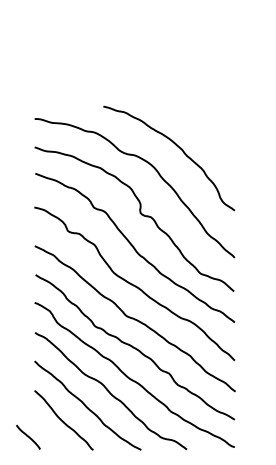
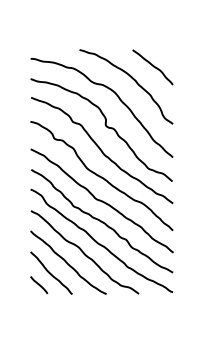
curve: (205, 129) -> (152, 66), added
line: (28, 436) -> (39, 284), moved

